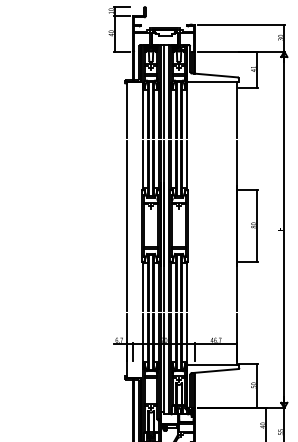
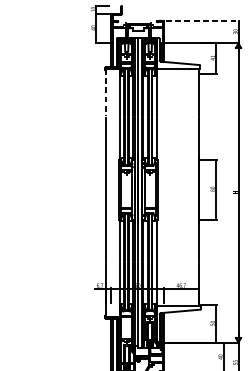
line: (241, 24) -> (202, 20), solid -> dashed
line: (126, 109) -> (106, 91), solid -> dashed

